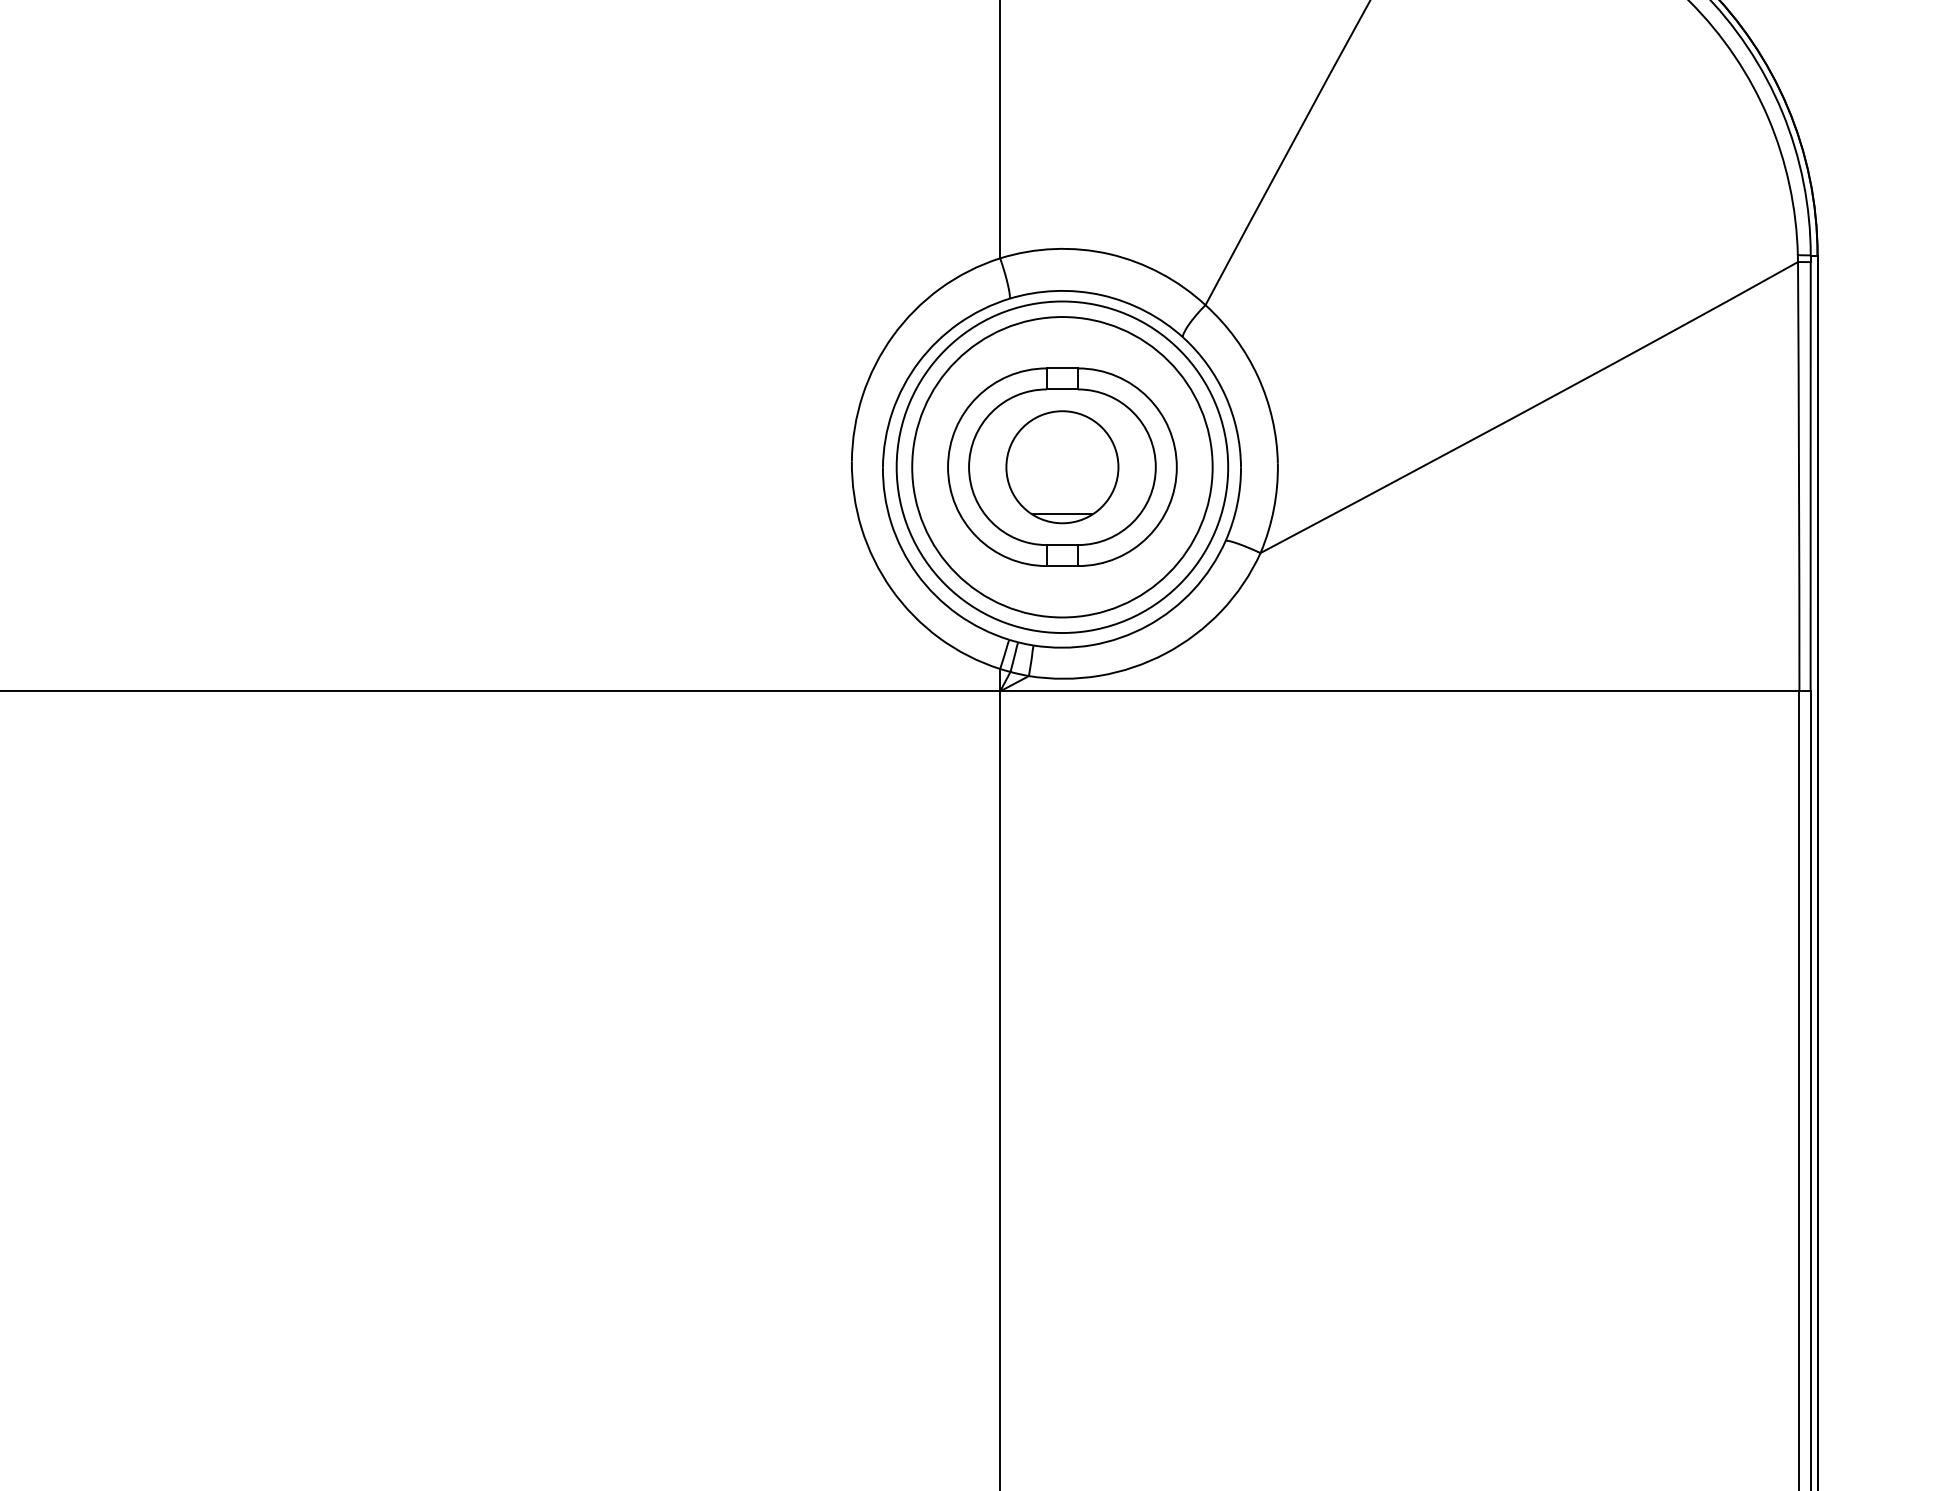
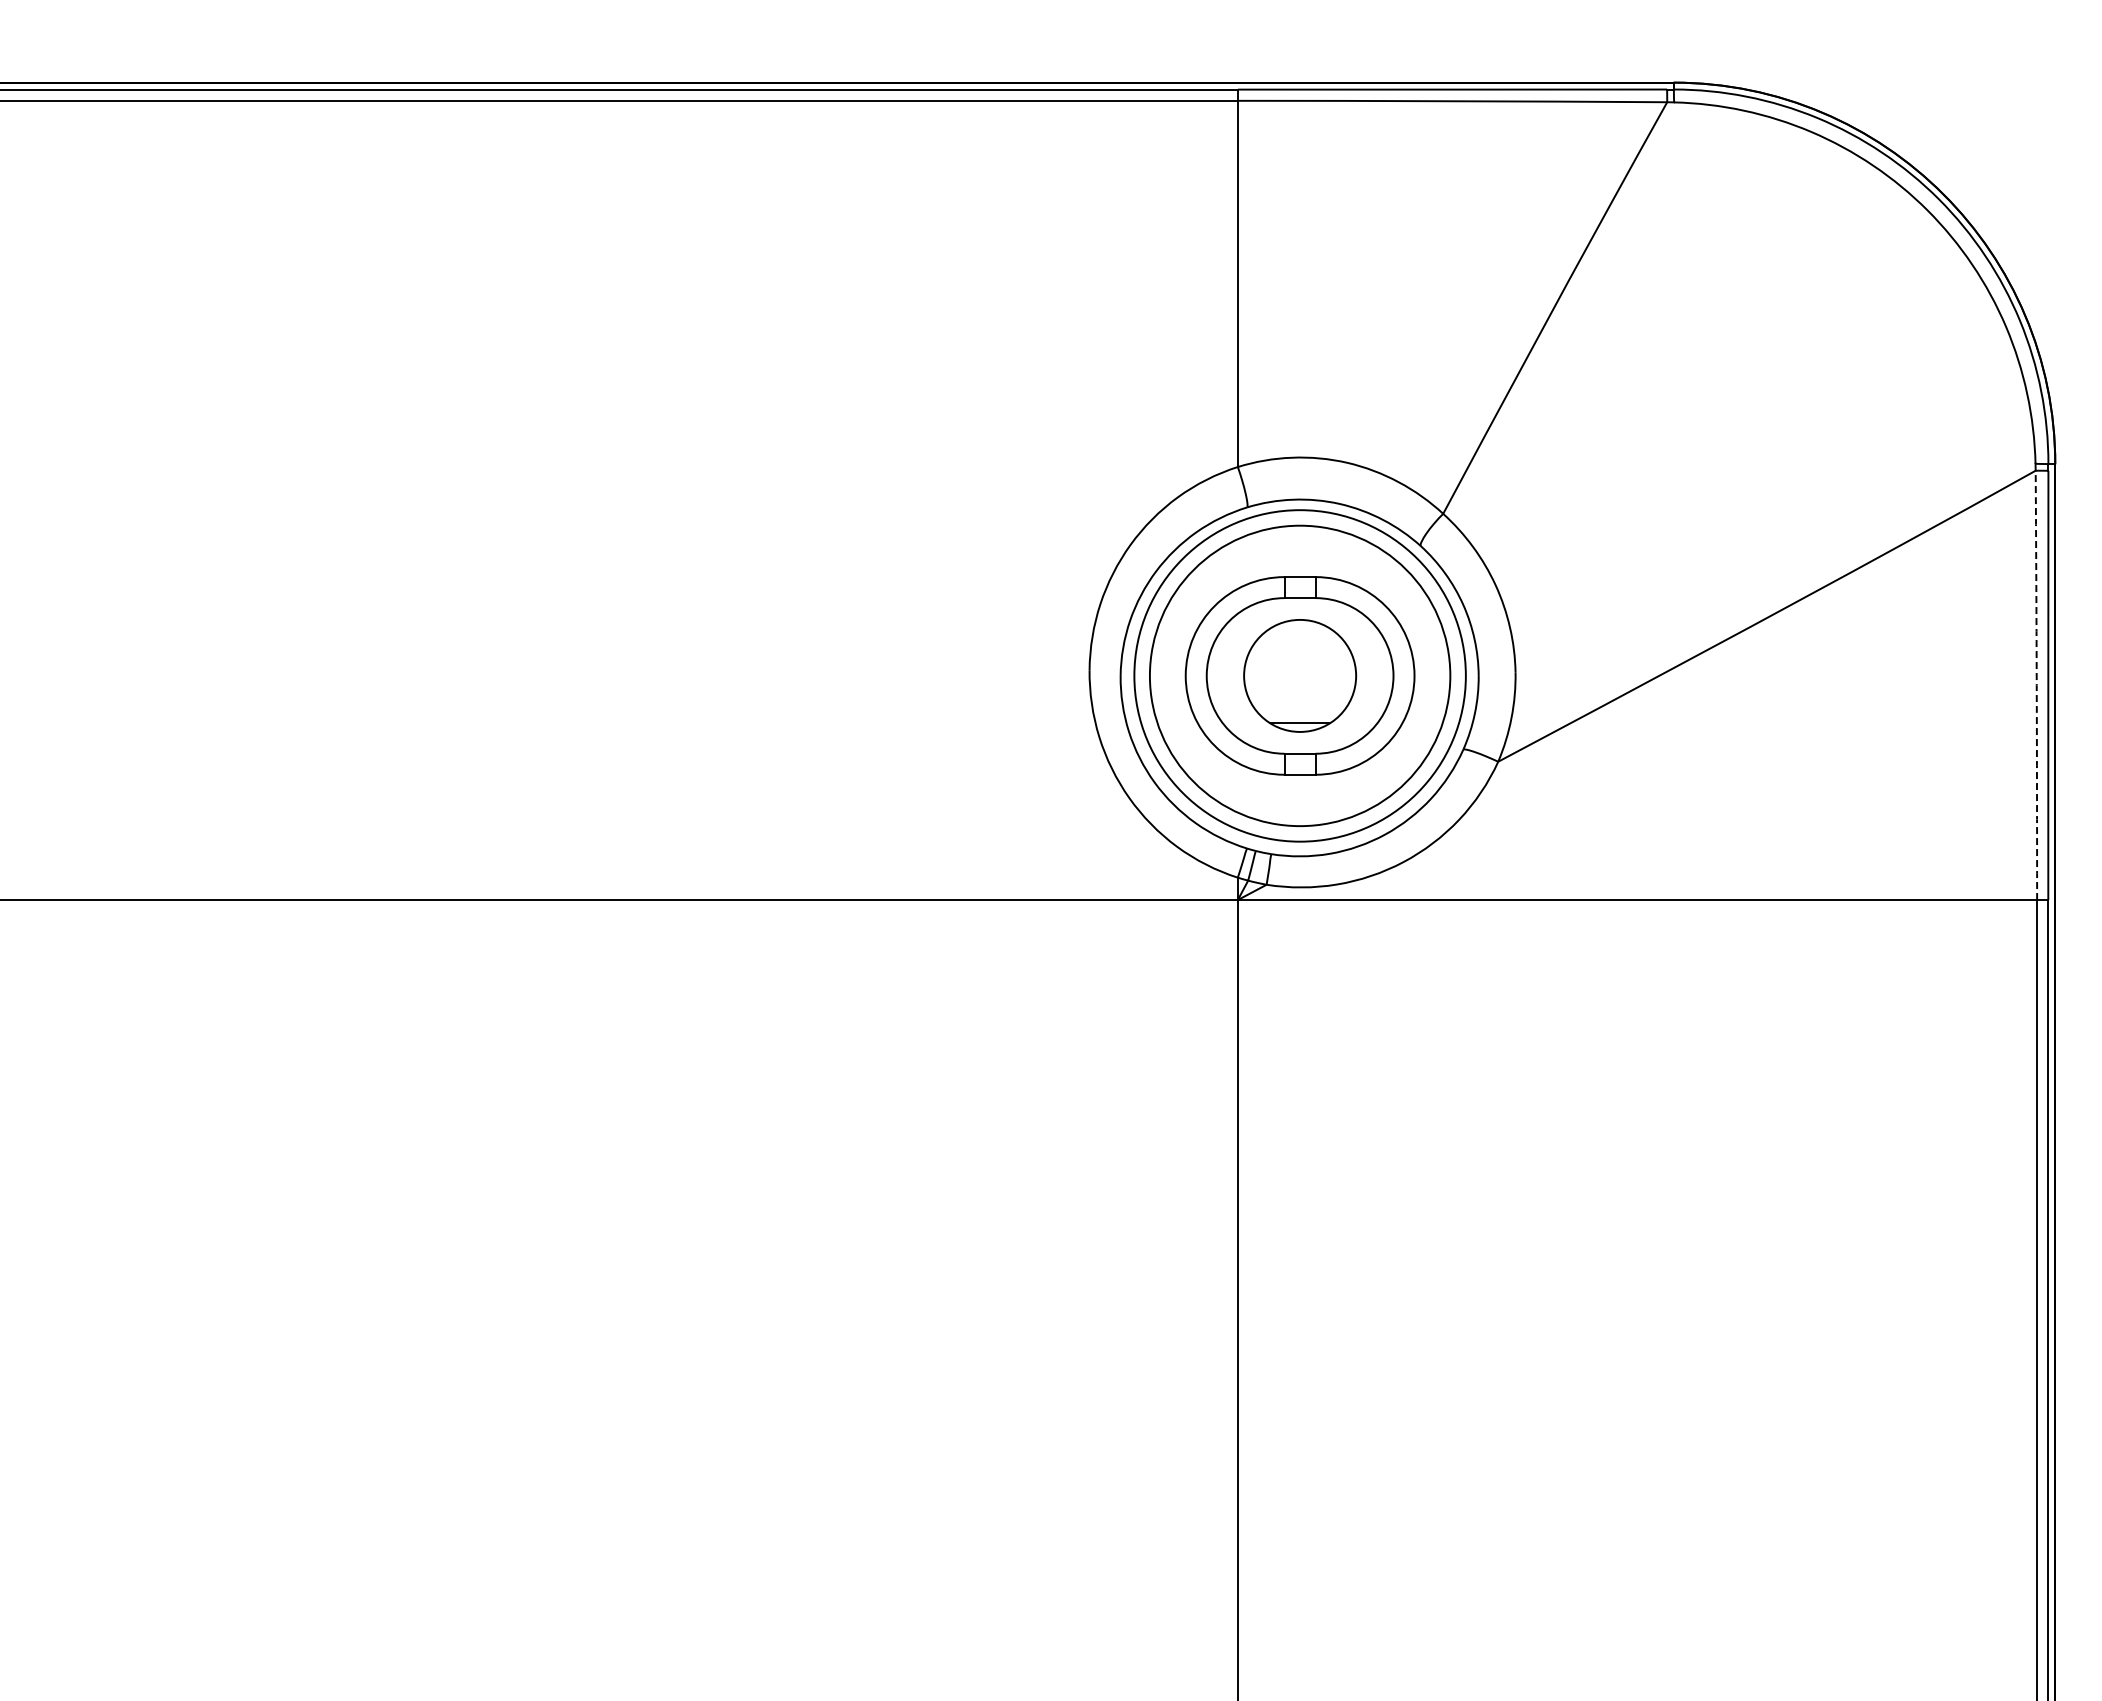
arc: (1798, 476) -> (2036, 685), solid -> dashed

